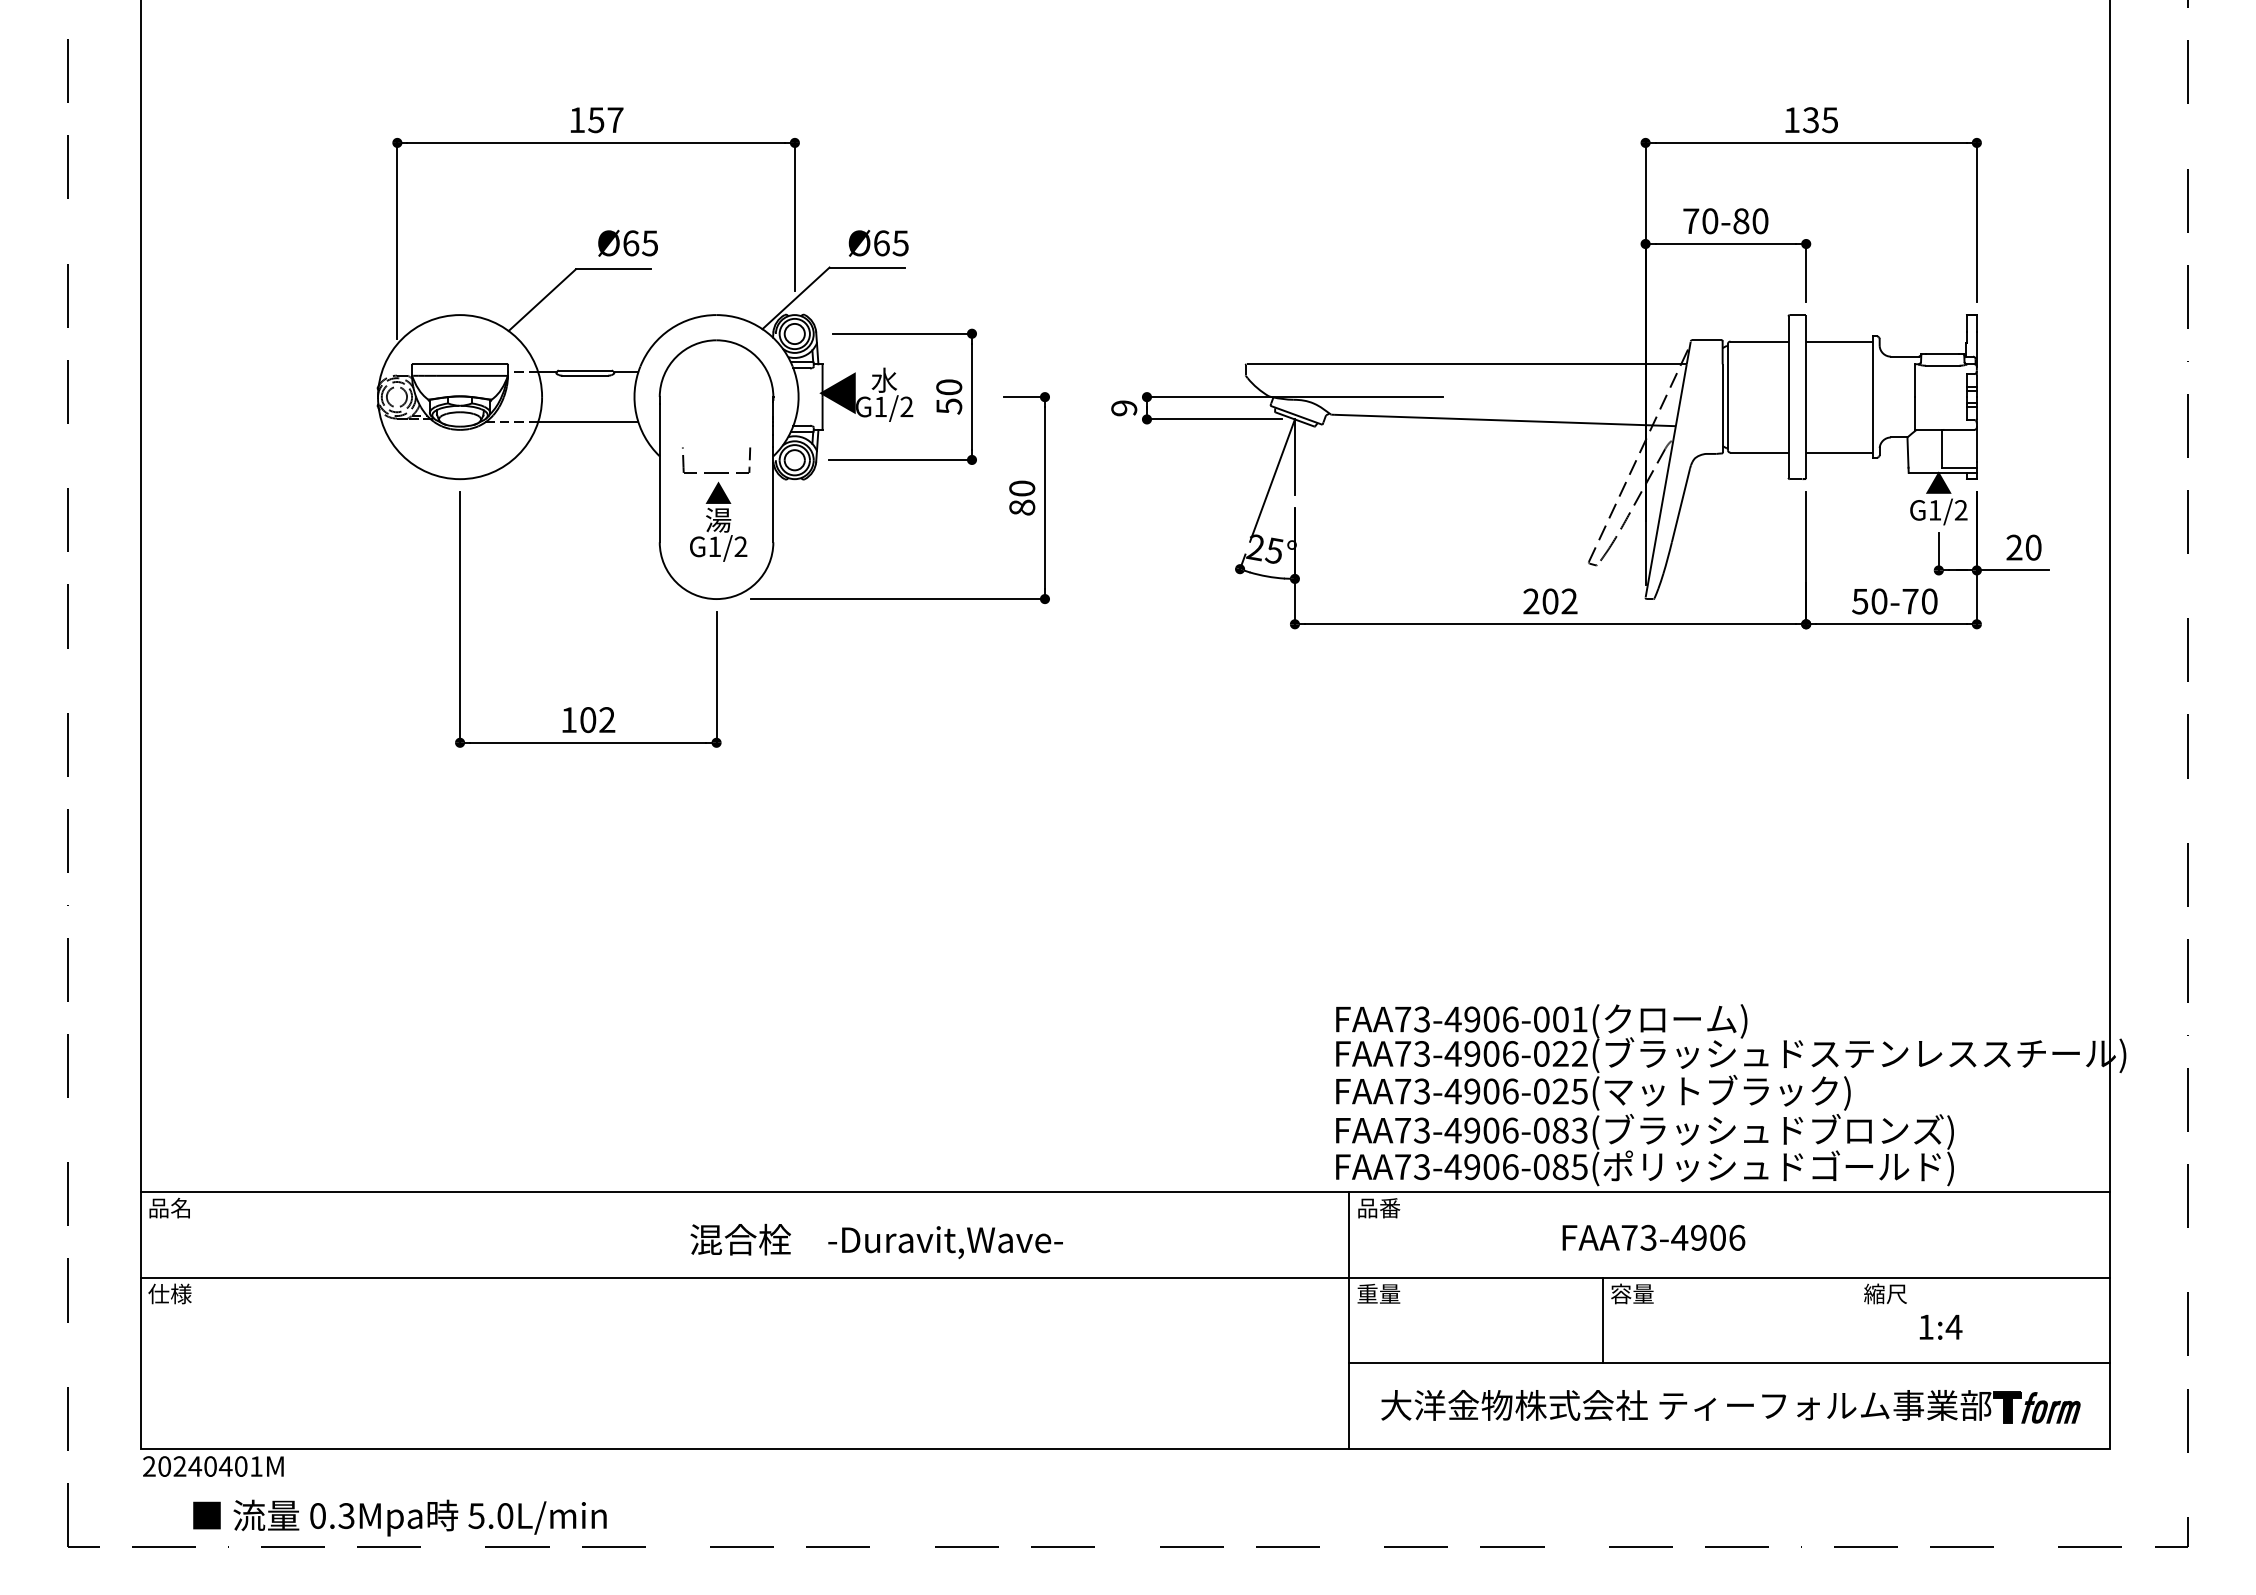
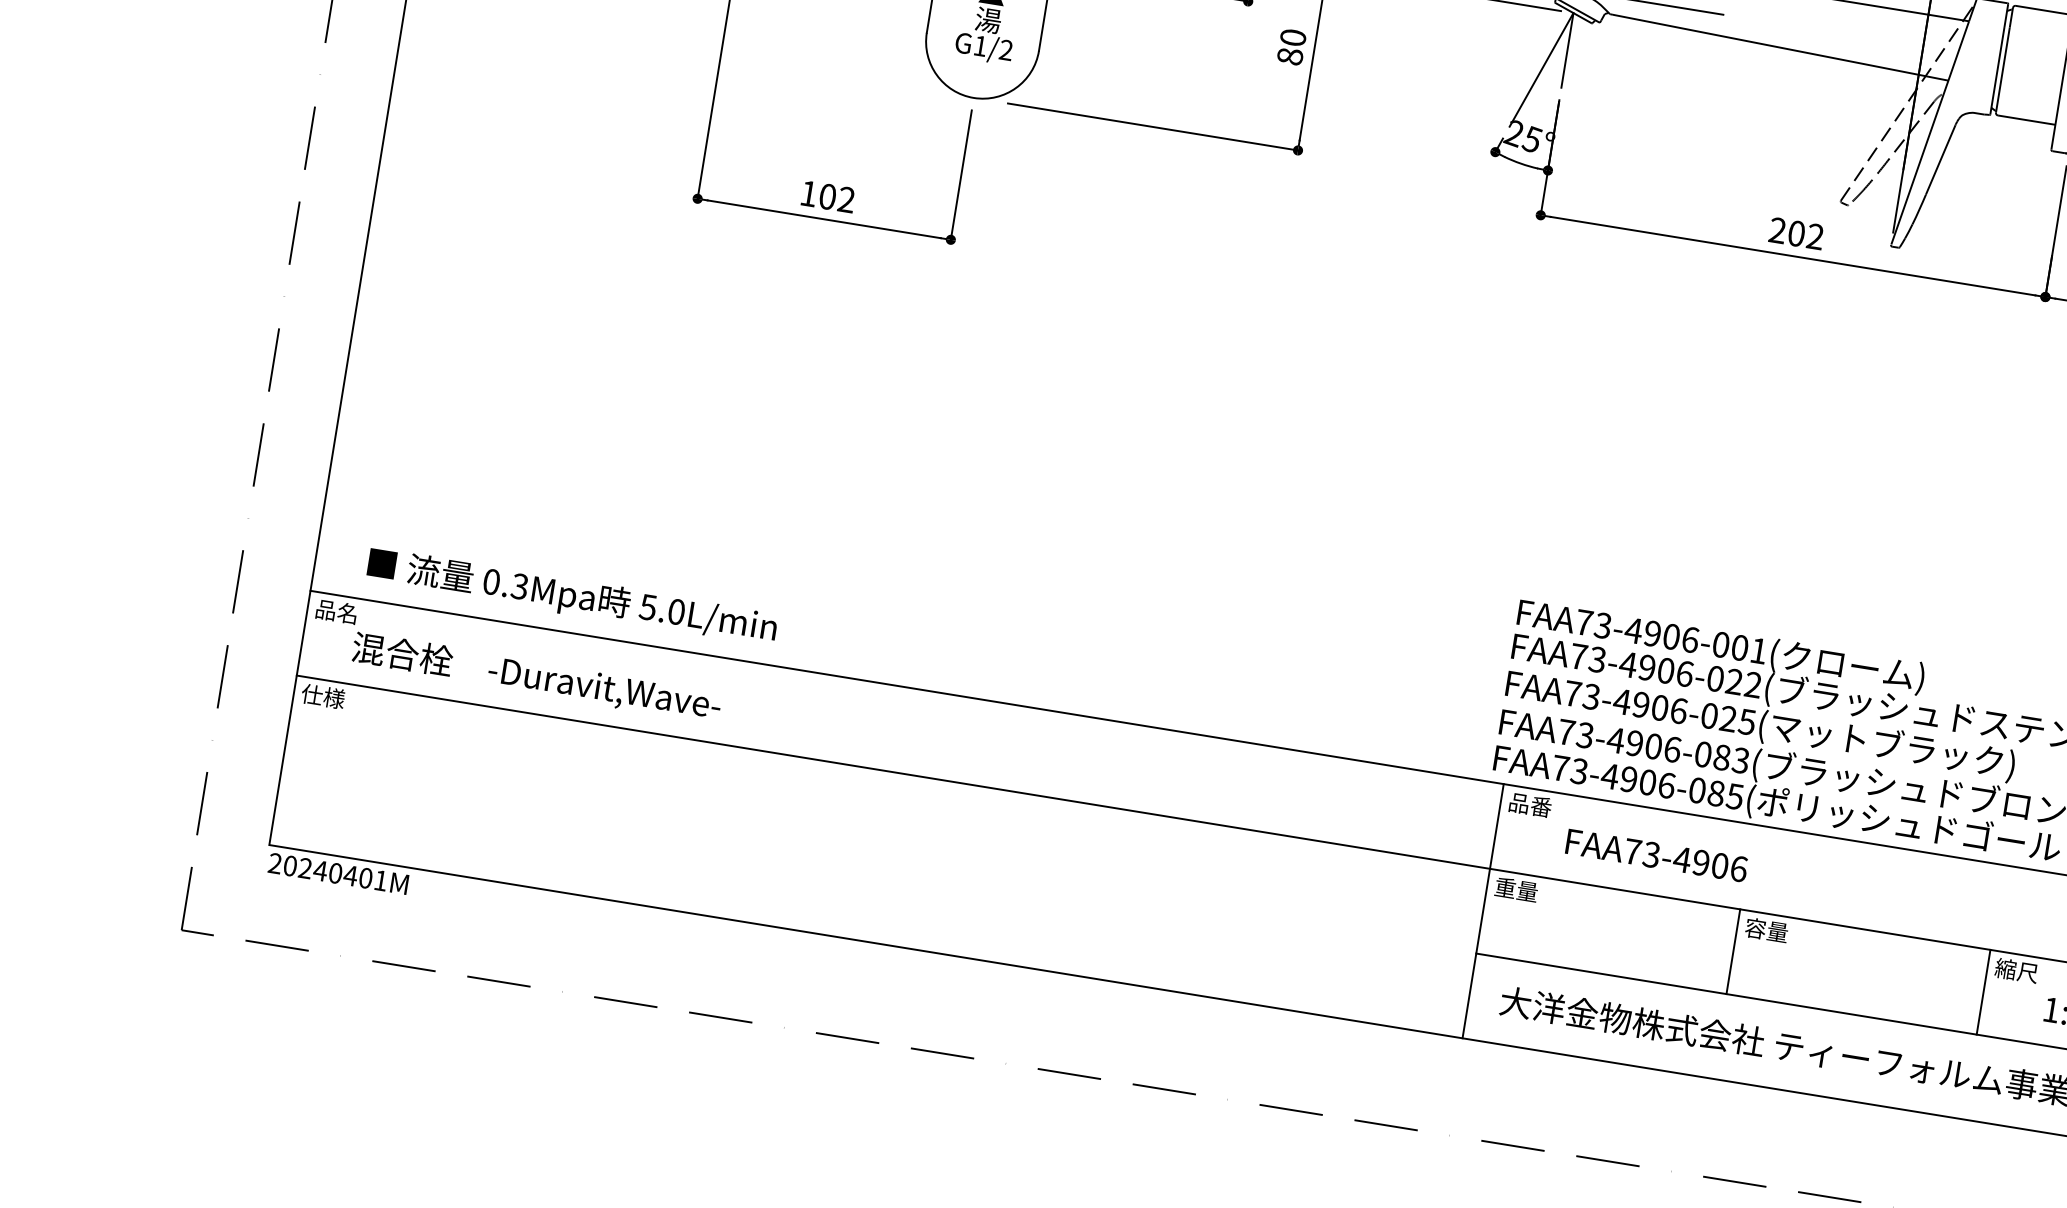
text: (1653, 1237) -> (1656, 855), moved
text: (876, 1241) -> (536, 677), moved
line: (1856, 1320) -> (1983, 992), added
text: (399, 1517) -> (571, 596), moved

